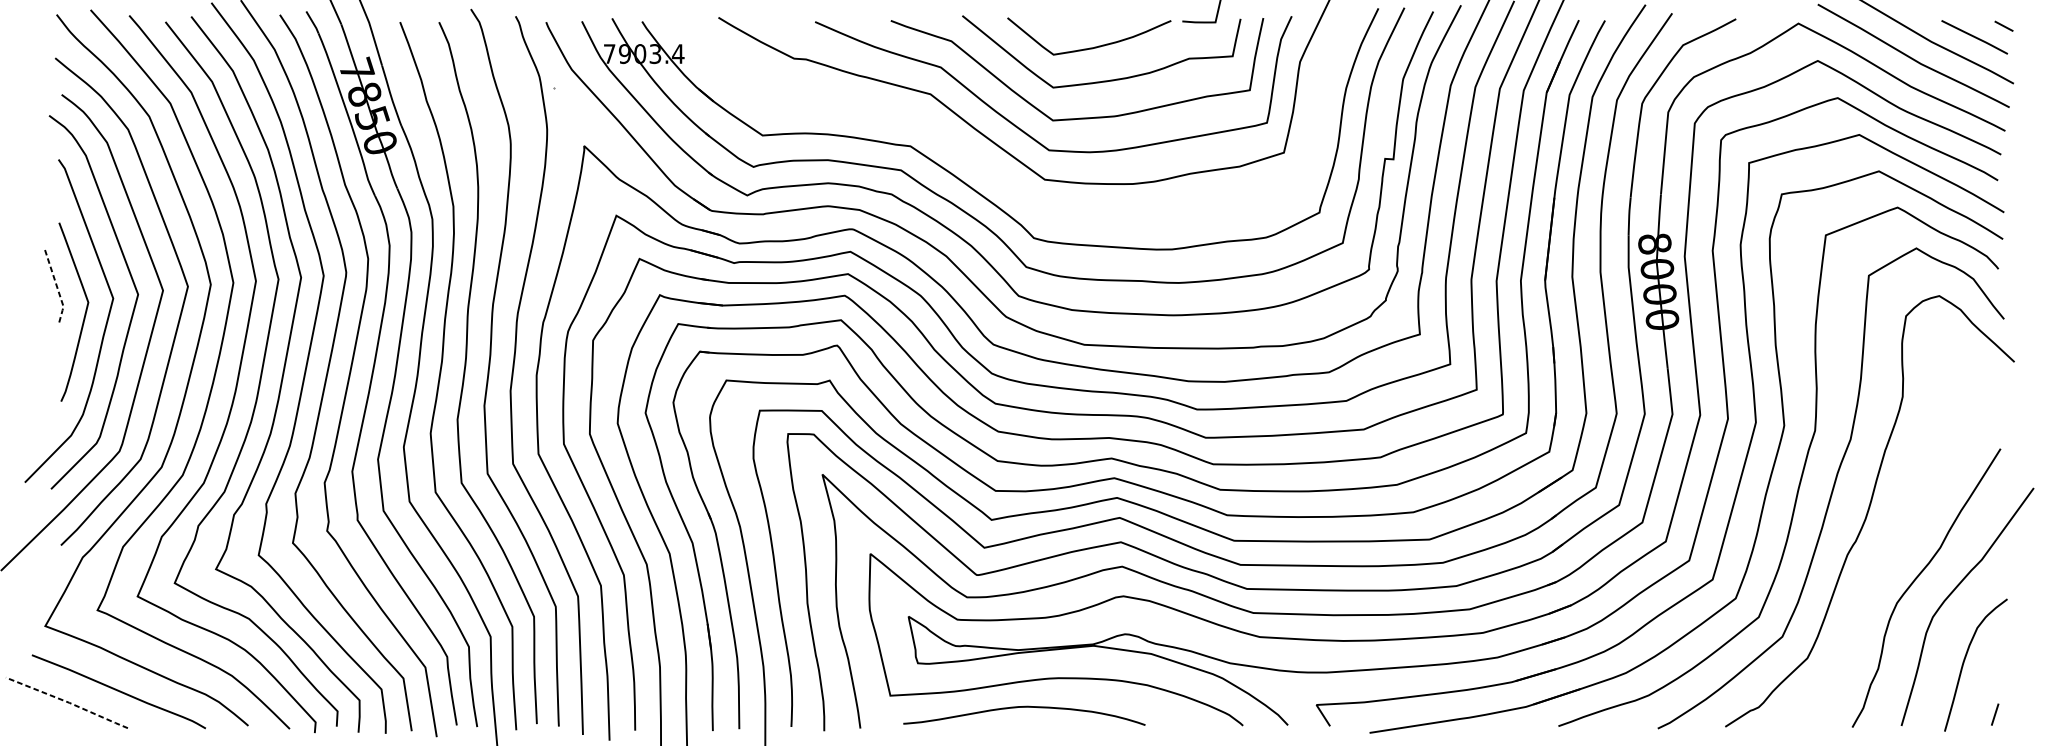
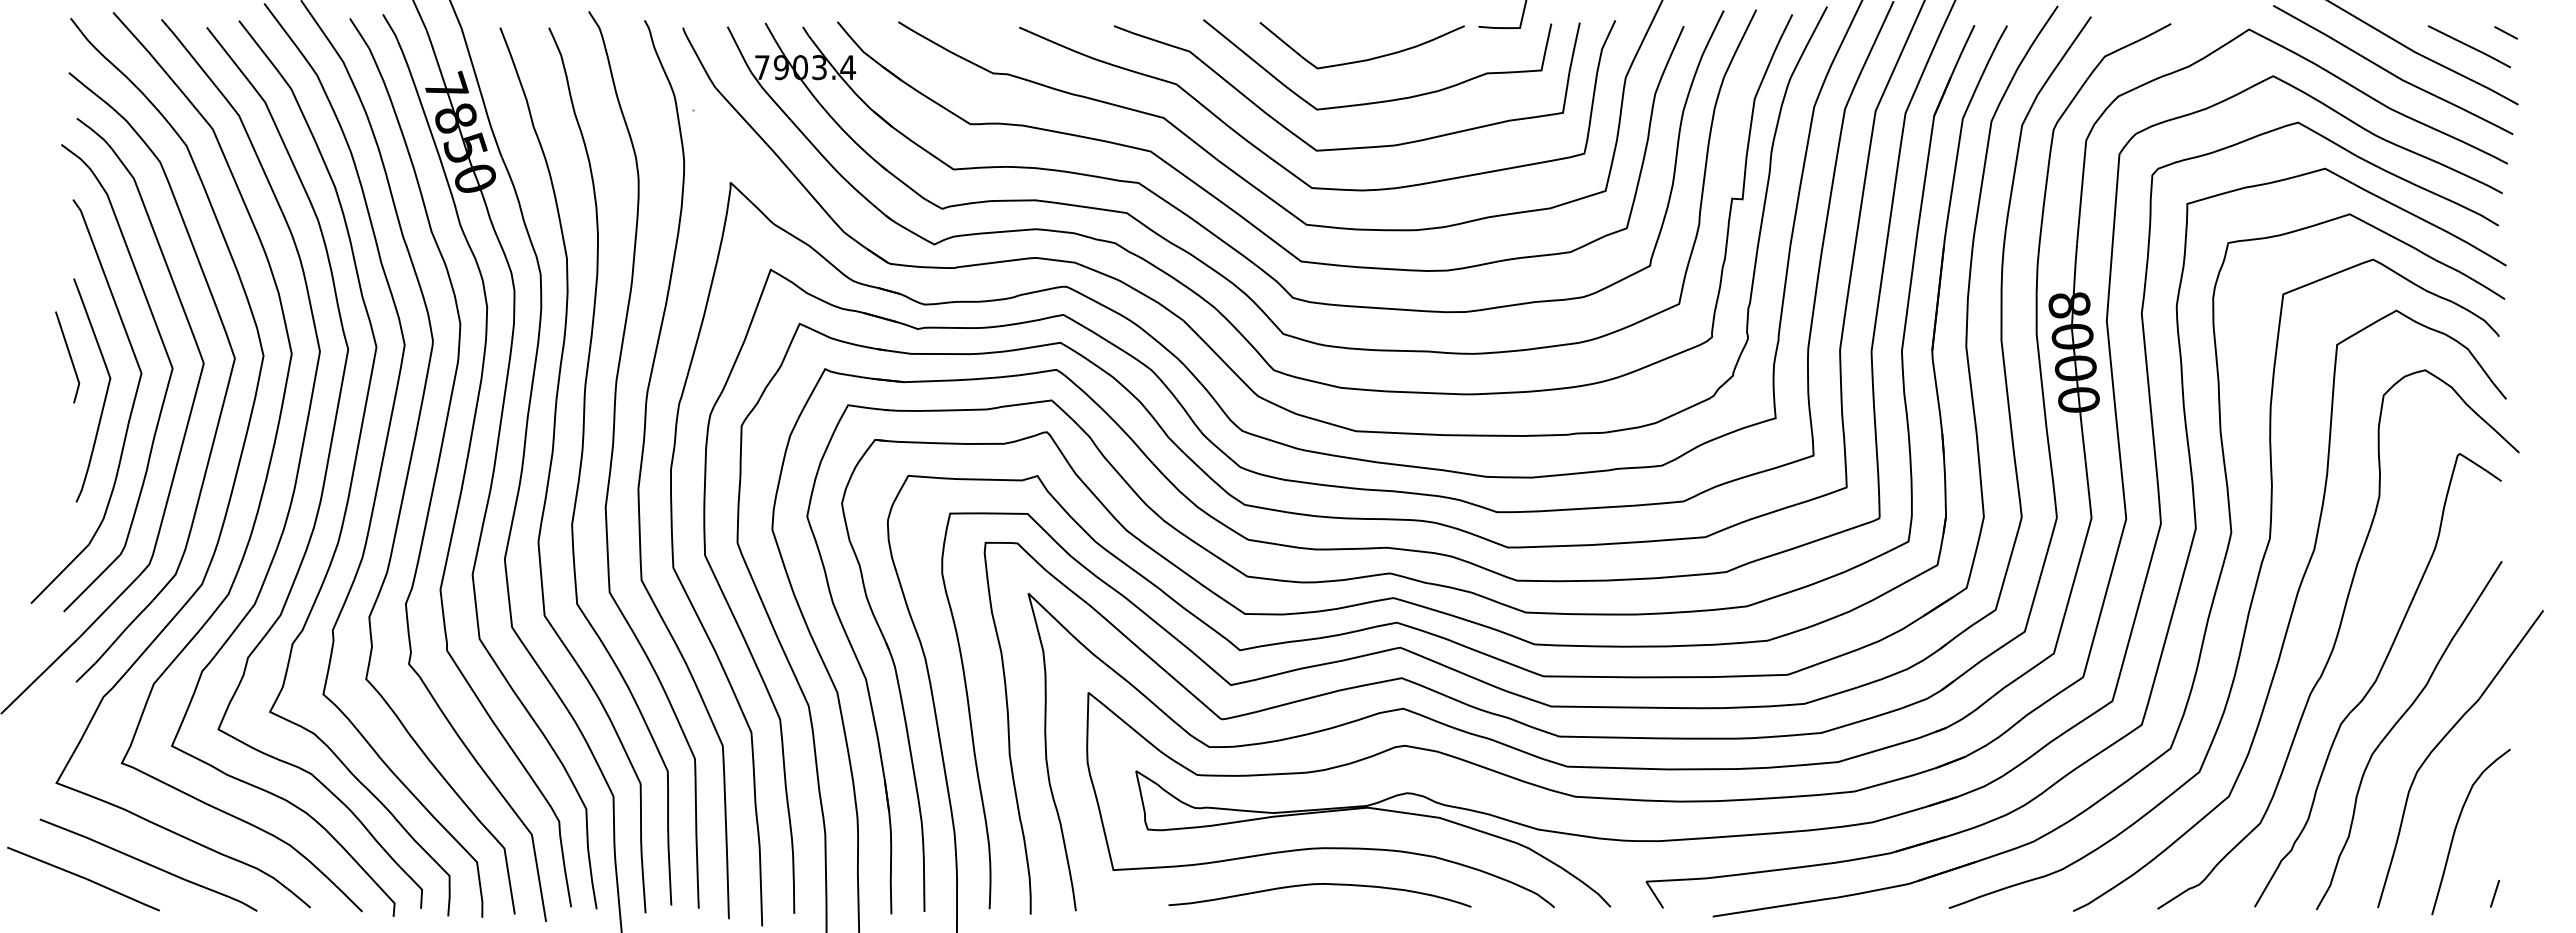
part: (976, 160) -> (1221, 200), added
line: (56, 285) -> (70, 357), dashed -> solid
curve: (1901, 543) -> (2377, 679), added
line: (67, 702) -> (84, 878), dashed -> solid
curve: (1024, 707) -> (1319, 884), moved

